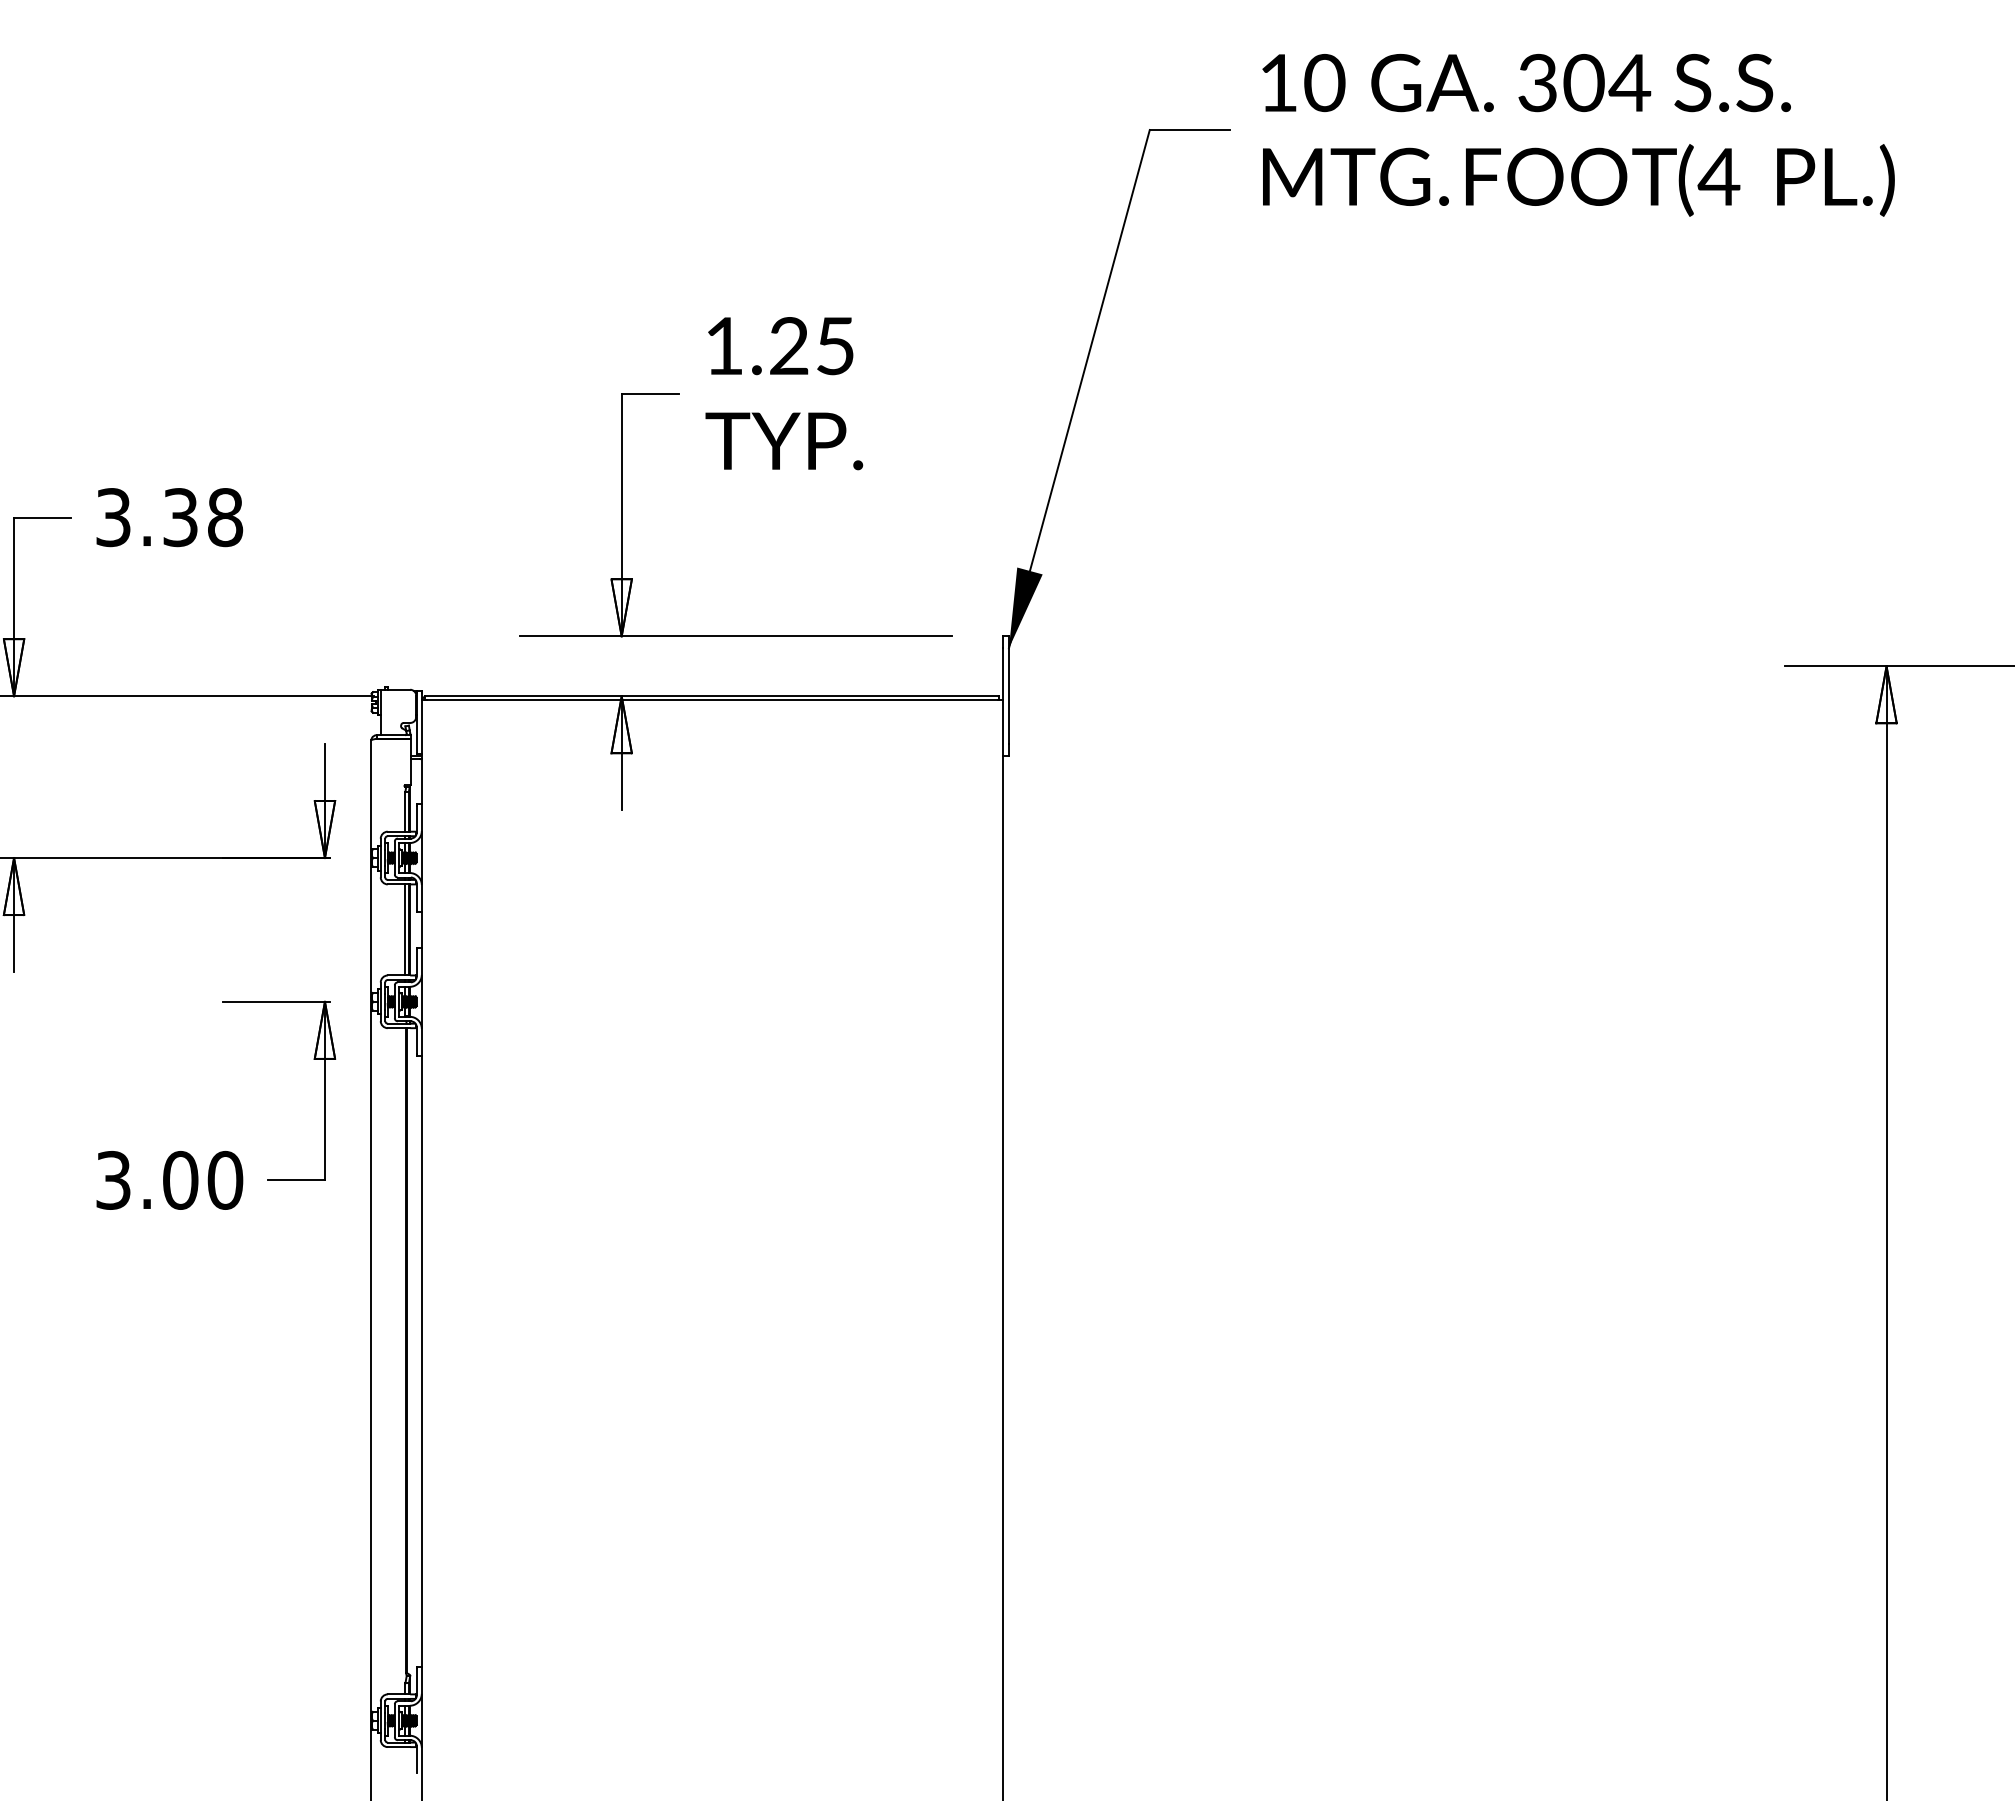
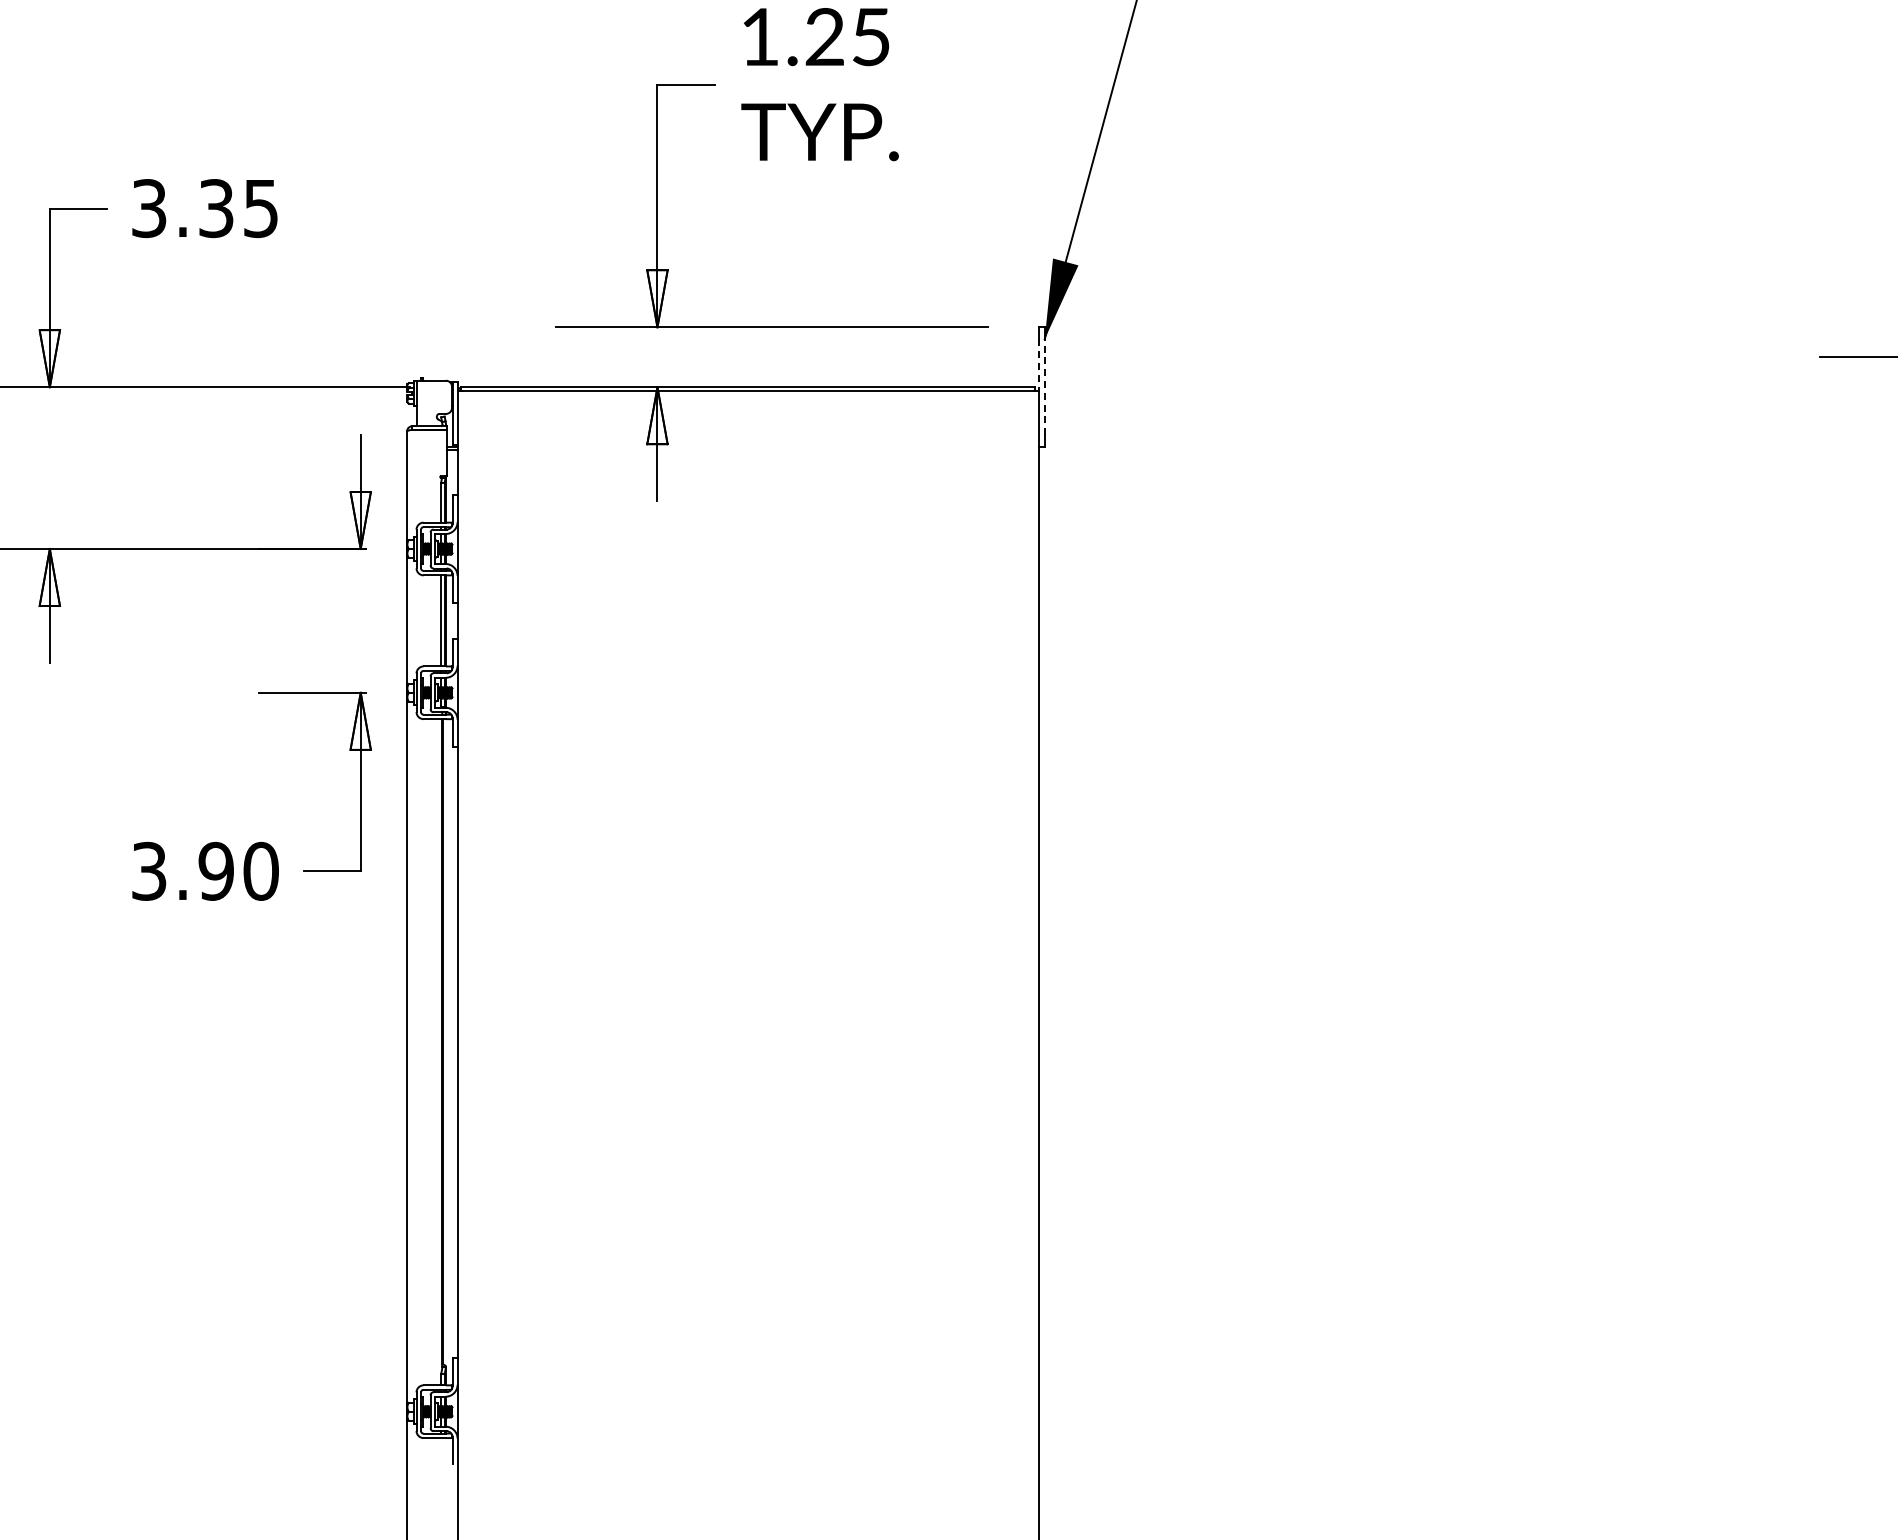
text: (225, 517) -> (261, 208), 3.38 -> 3.35
line: (1002, 674) -> (1038, 365), solid -> dashed
line: (1008, 696) -> (1044, 387), solid -> dashed
text: (180, 1180) -> (216, 871), 3.00 -> 3.90

